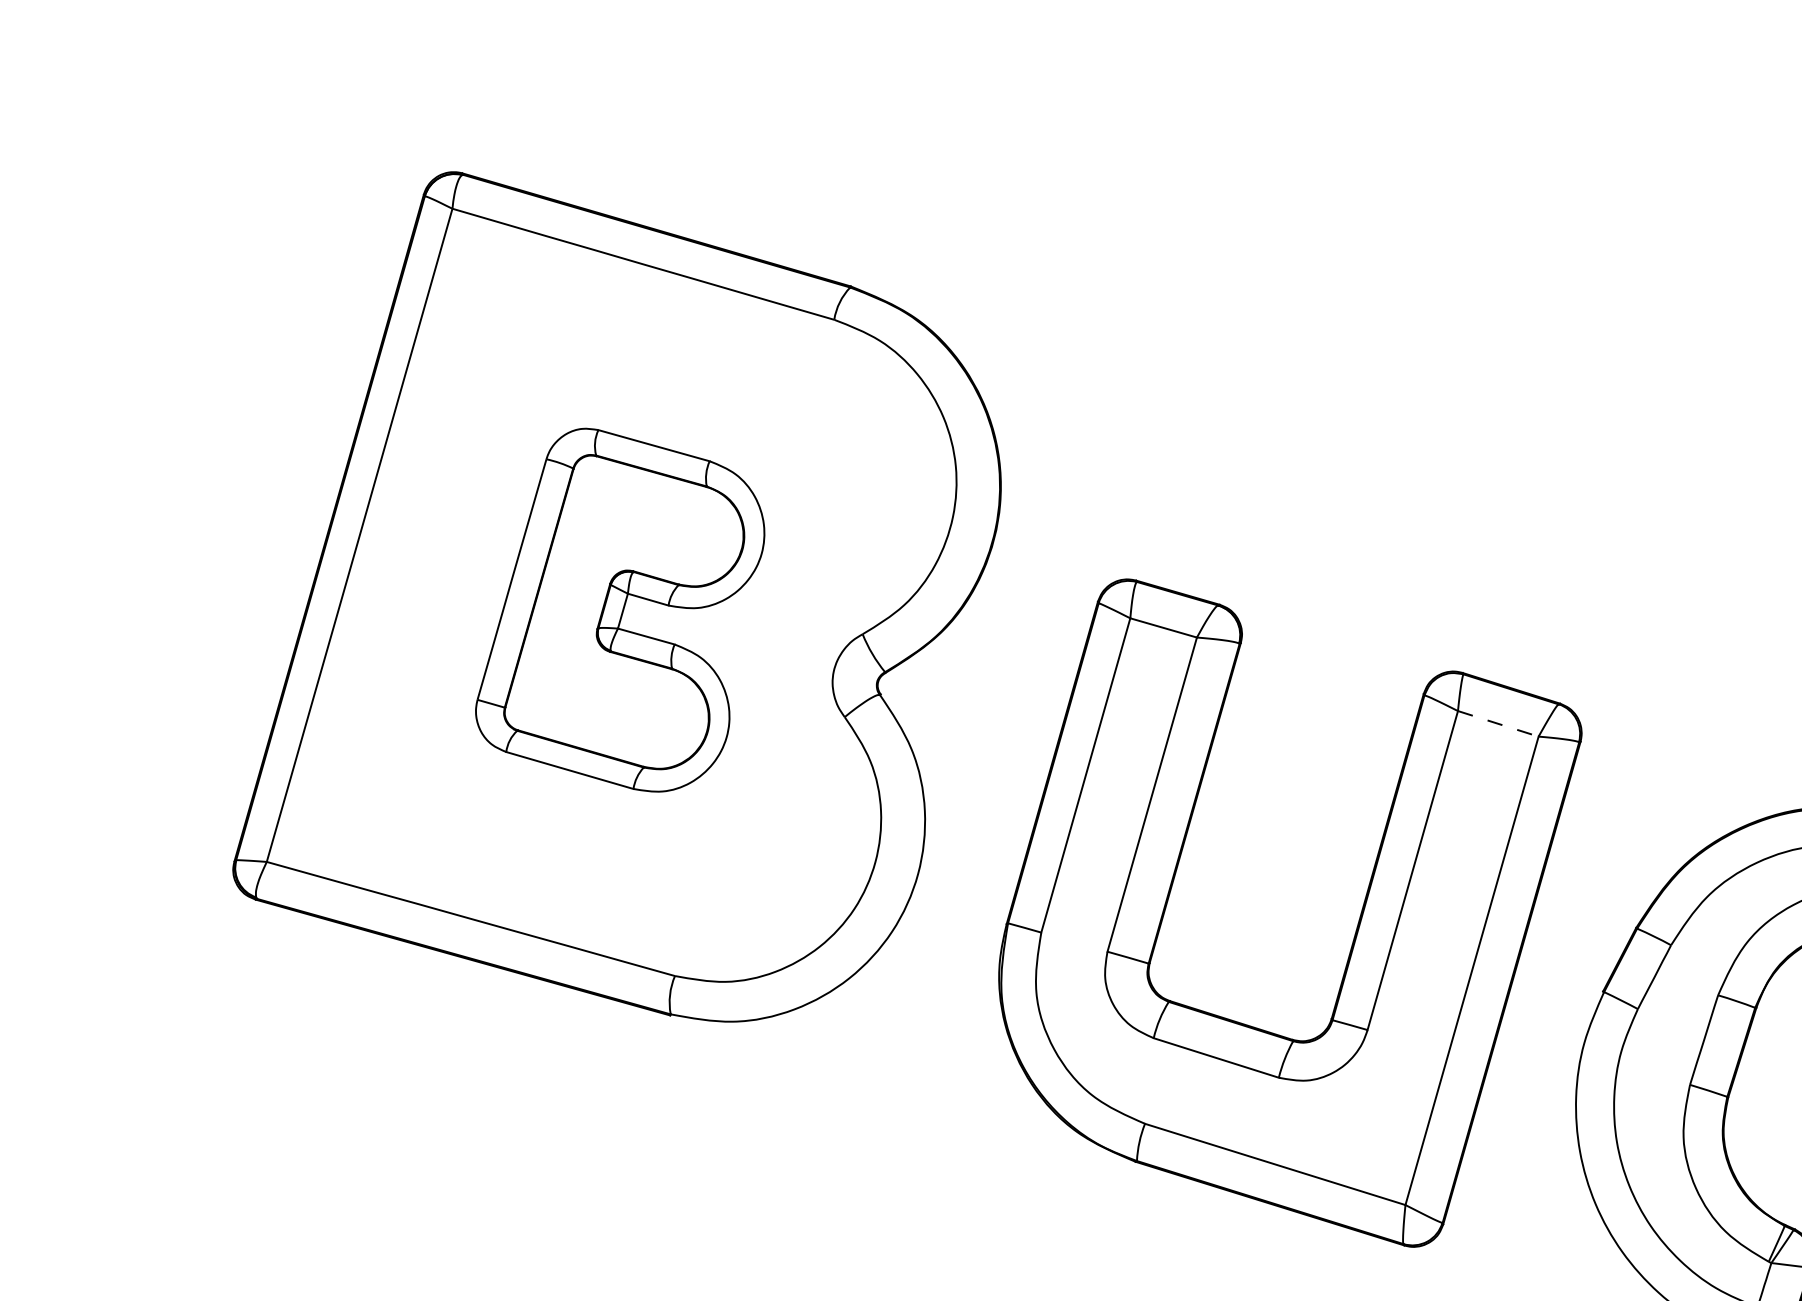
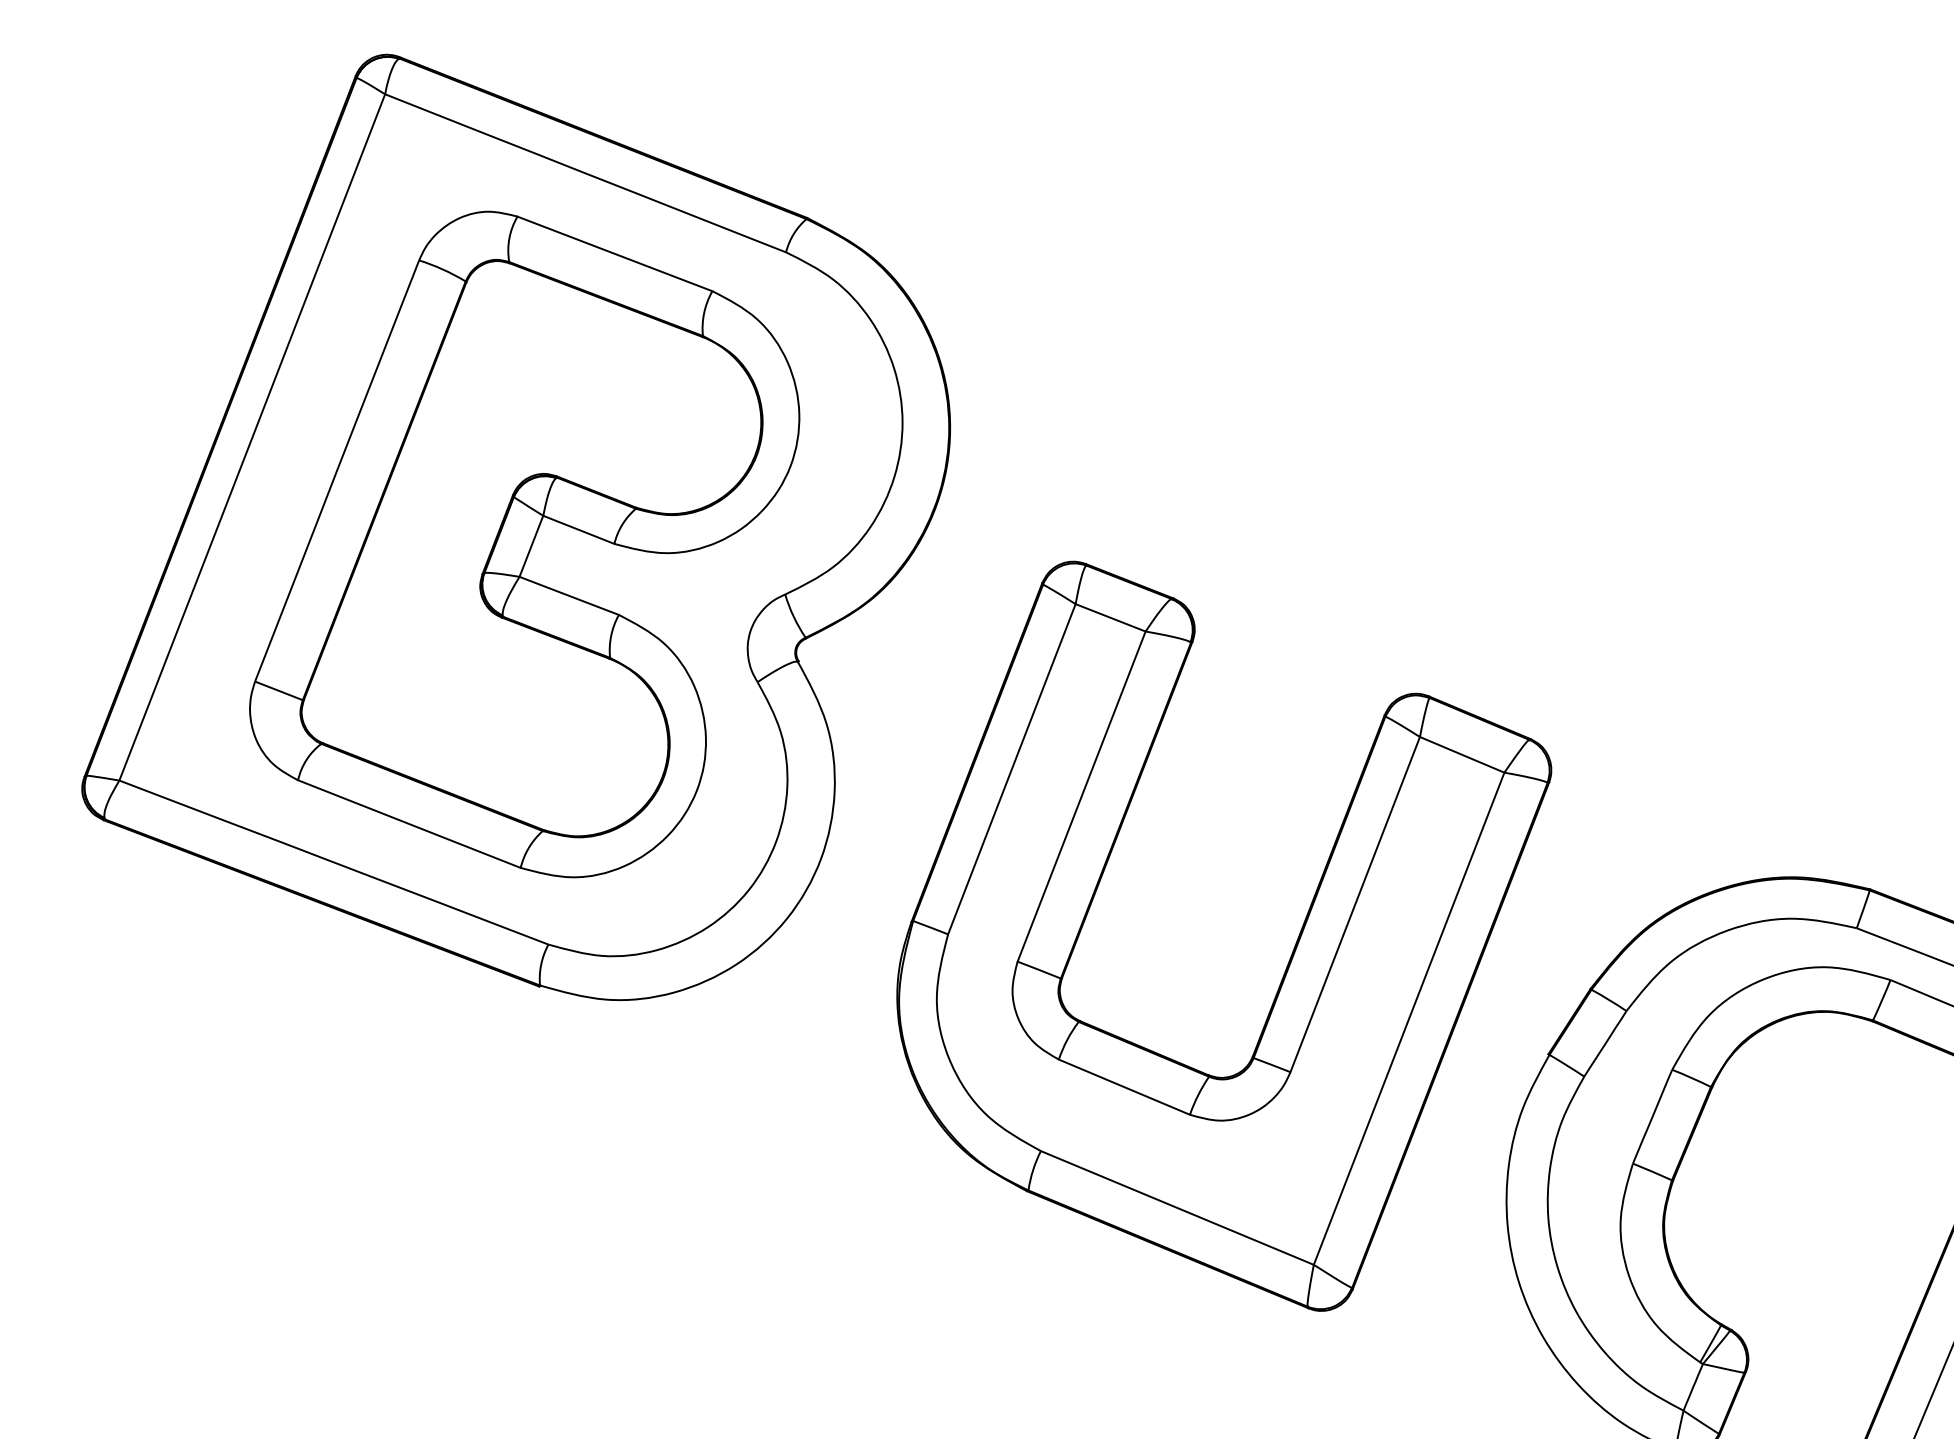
part: (618, 610) -> (524, 544), size x1.67
line: (1498, 723) -> (1462, 754), dashed -> solid

